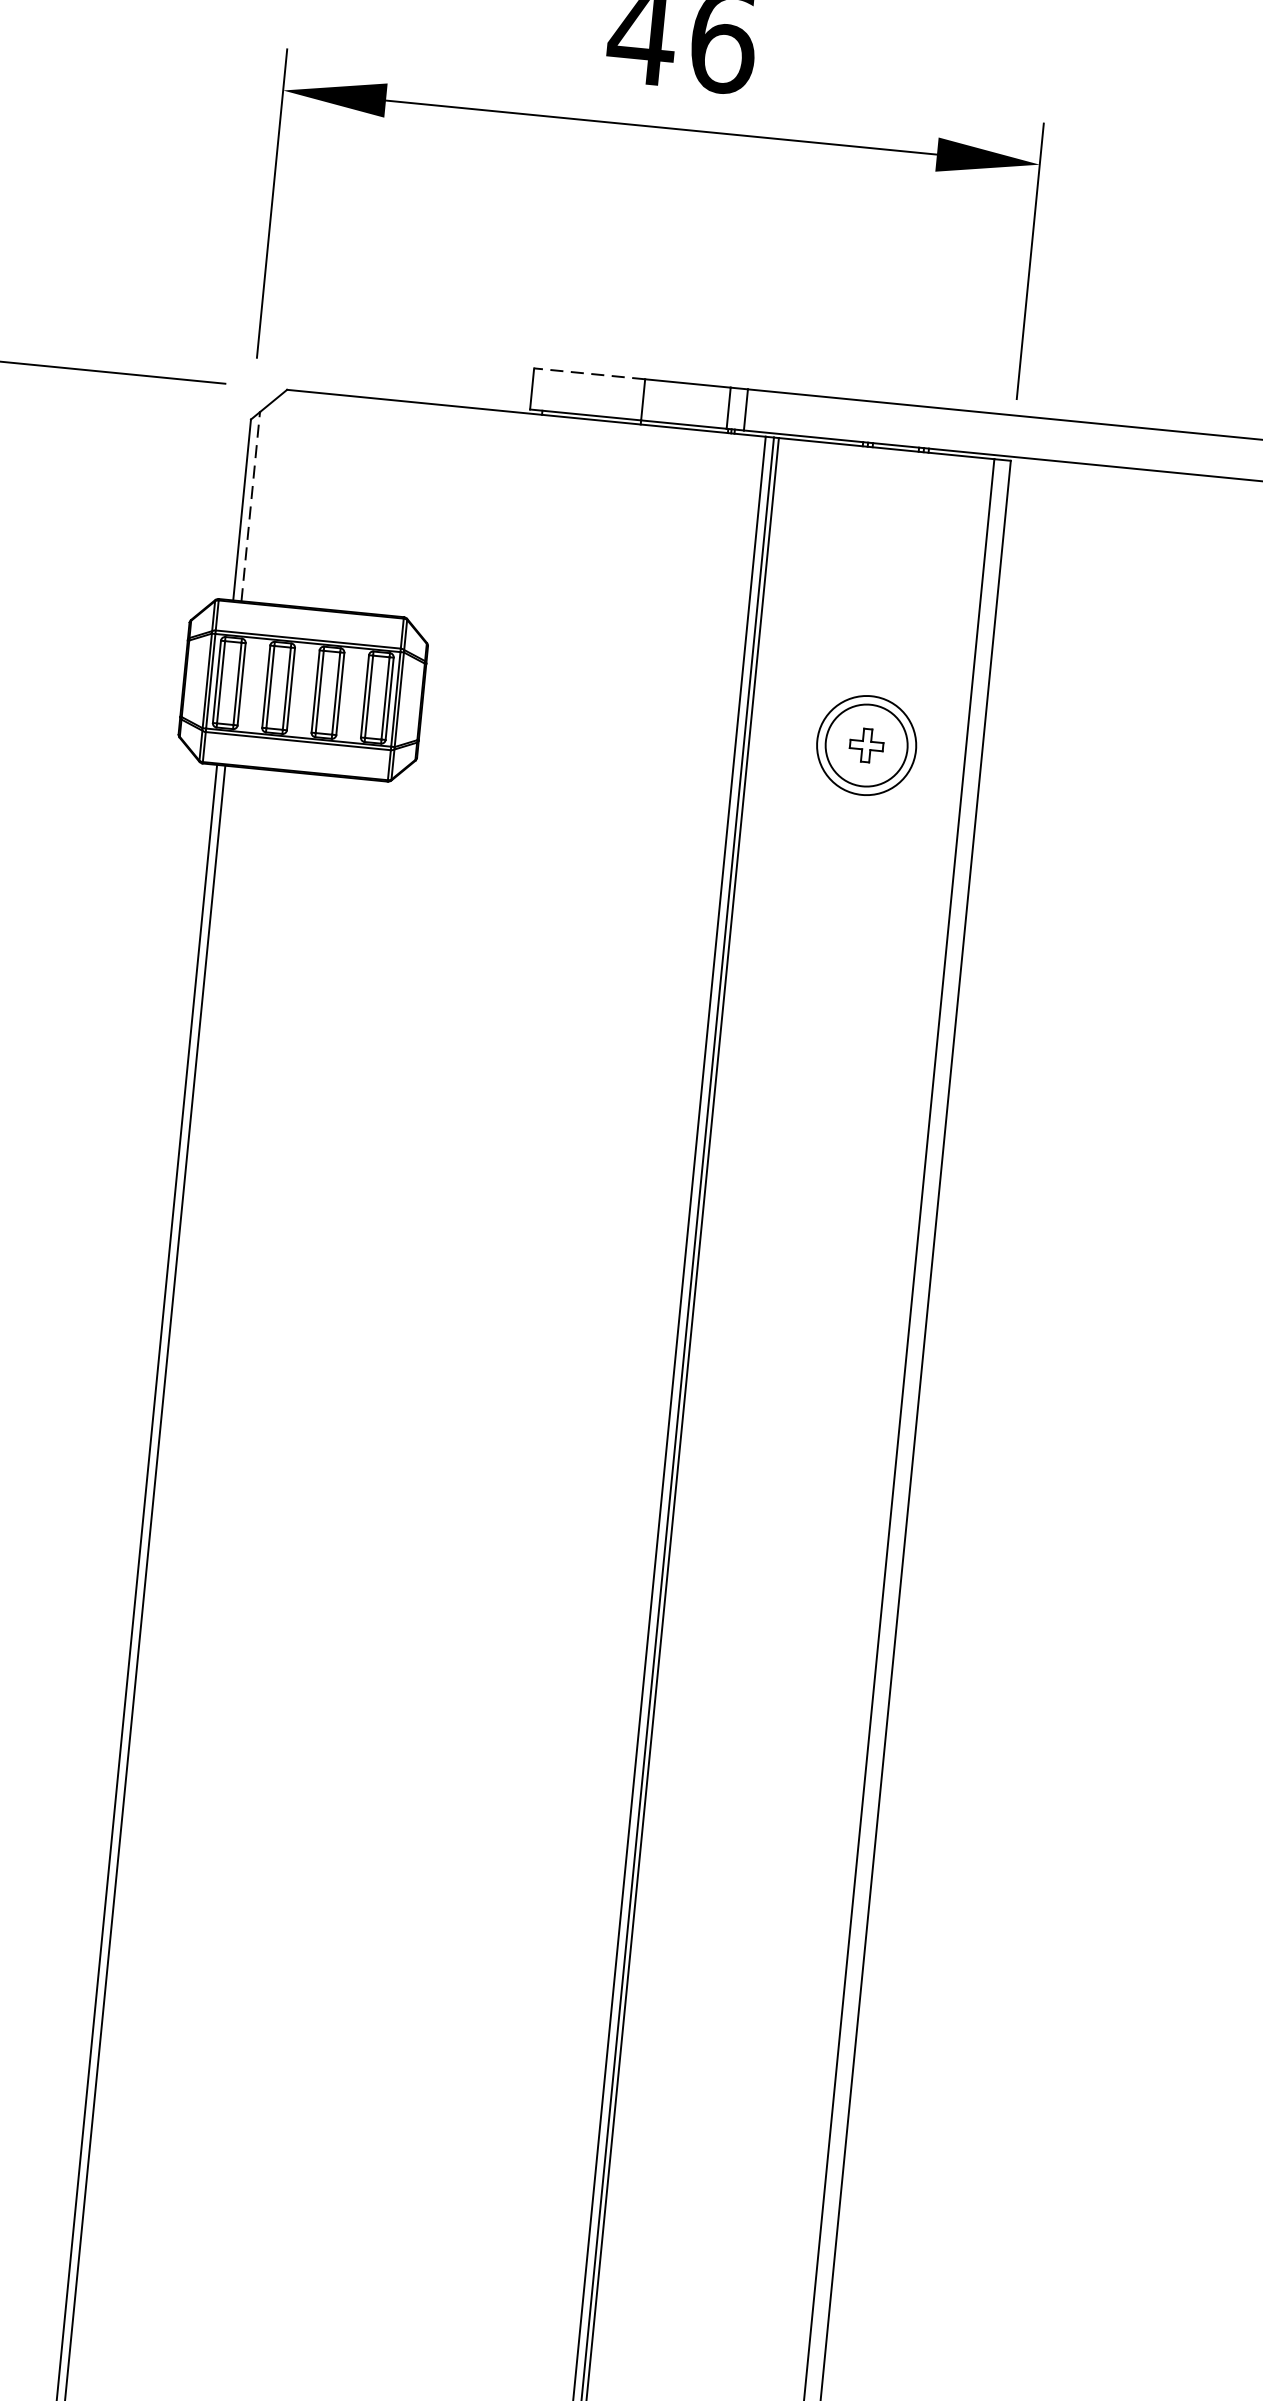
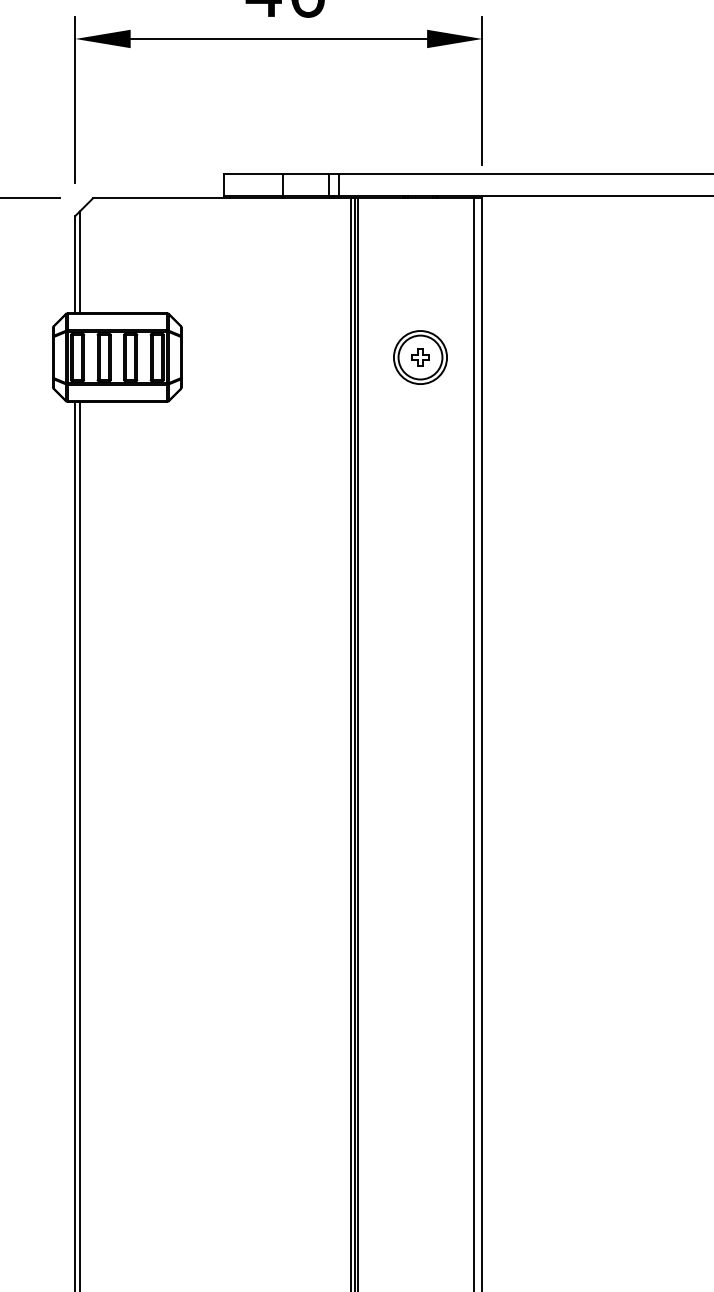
line: (589, 373) -> (253, 173), dashed -> solid
line: (250, 506) -> (79, 262), dashed -> solid

